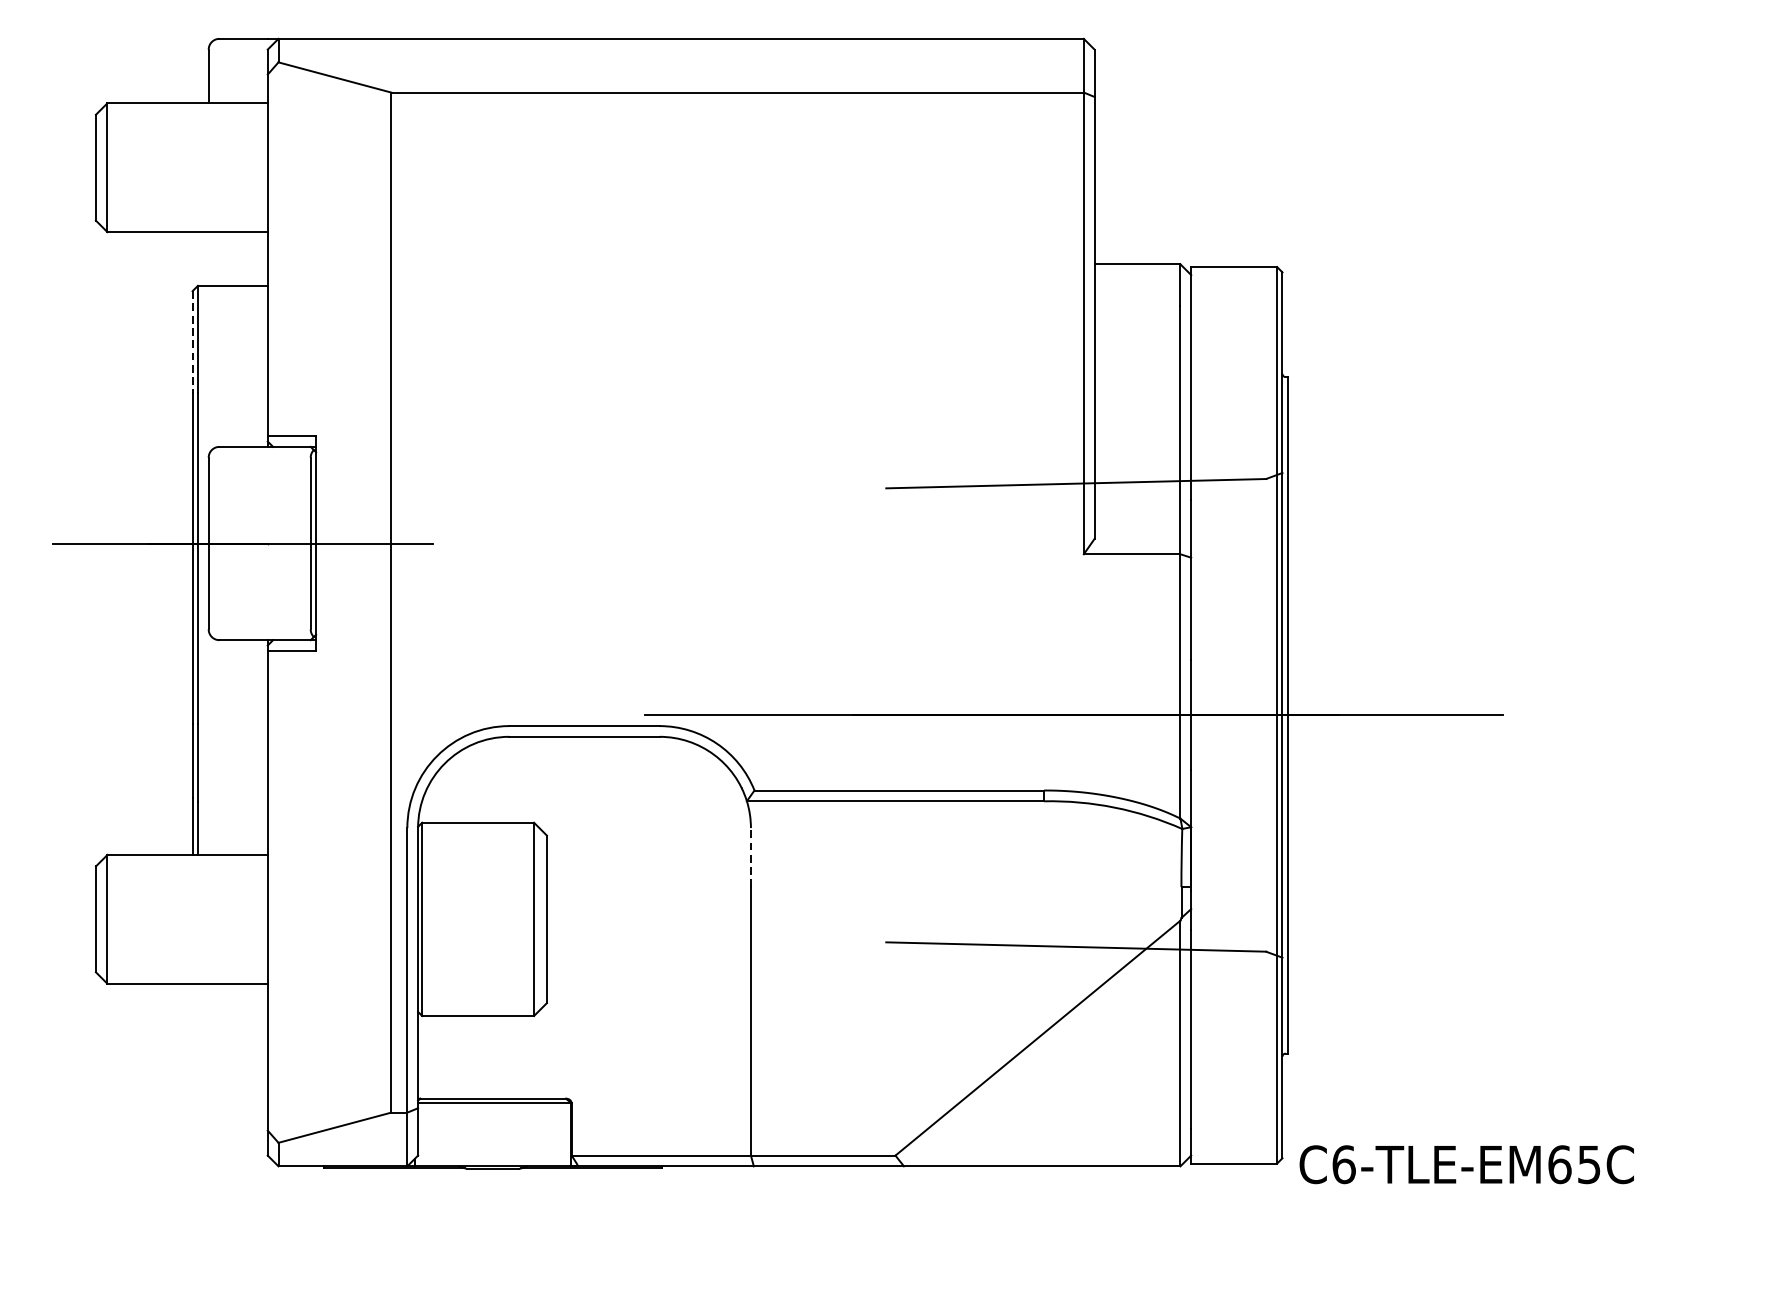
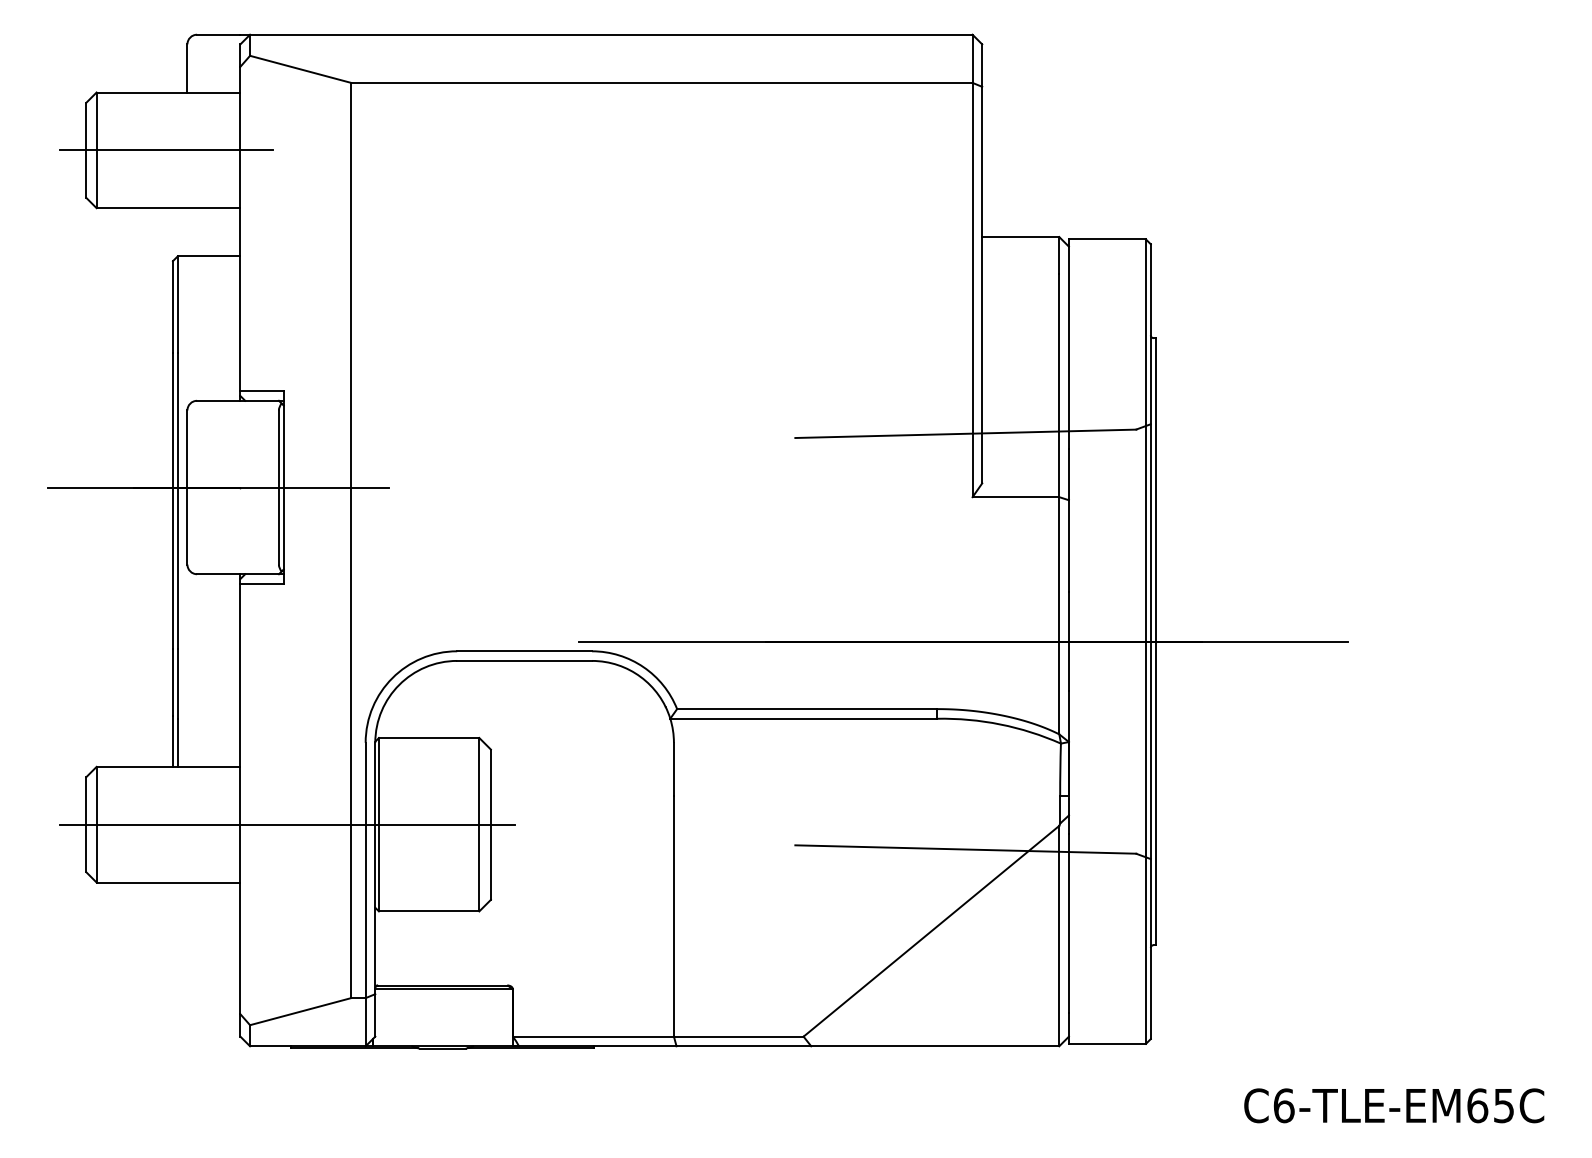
line: (184, 167) -> (165, 150), added
line: (192, 341) -> (172, 306), dashed -> solid
line: (750, 856) -> (673, 768), dashed -> solid
line: (320, 919) -> (287, 824), added
text: (1467, 1164) -> (1394, 1105), moved

